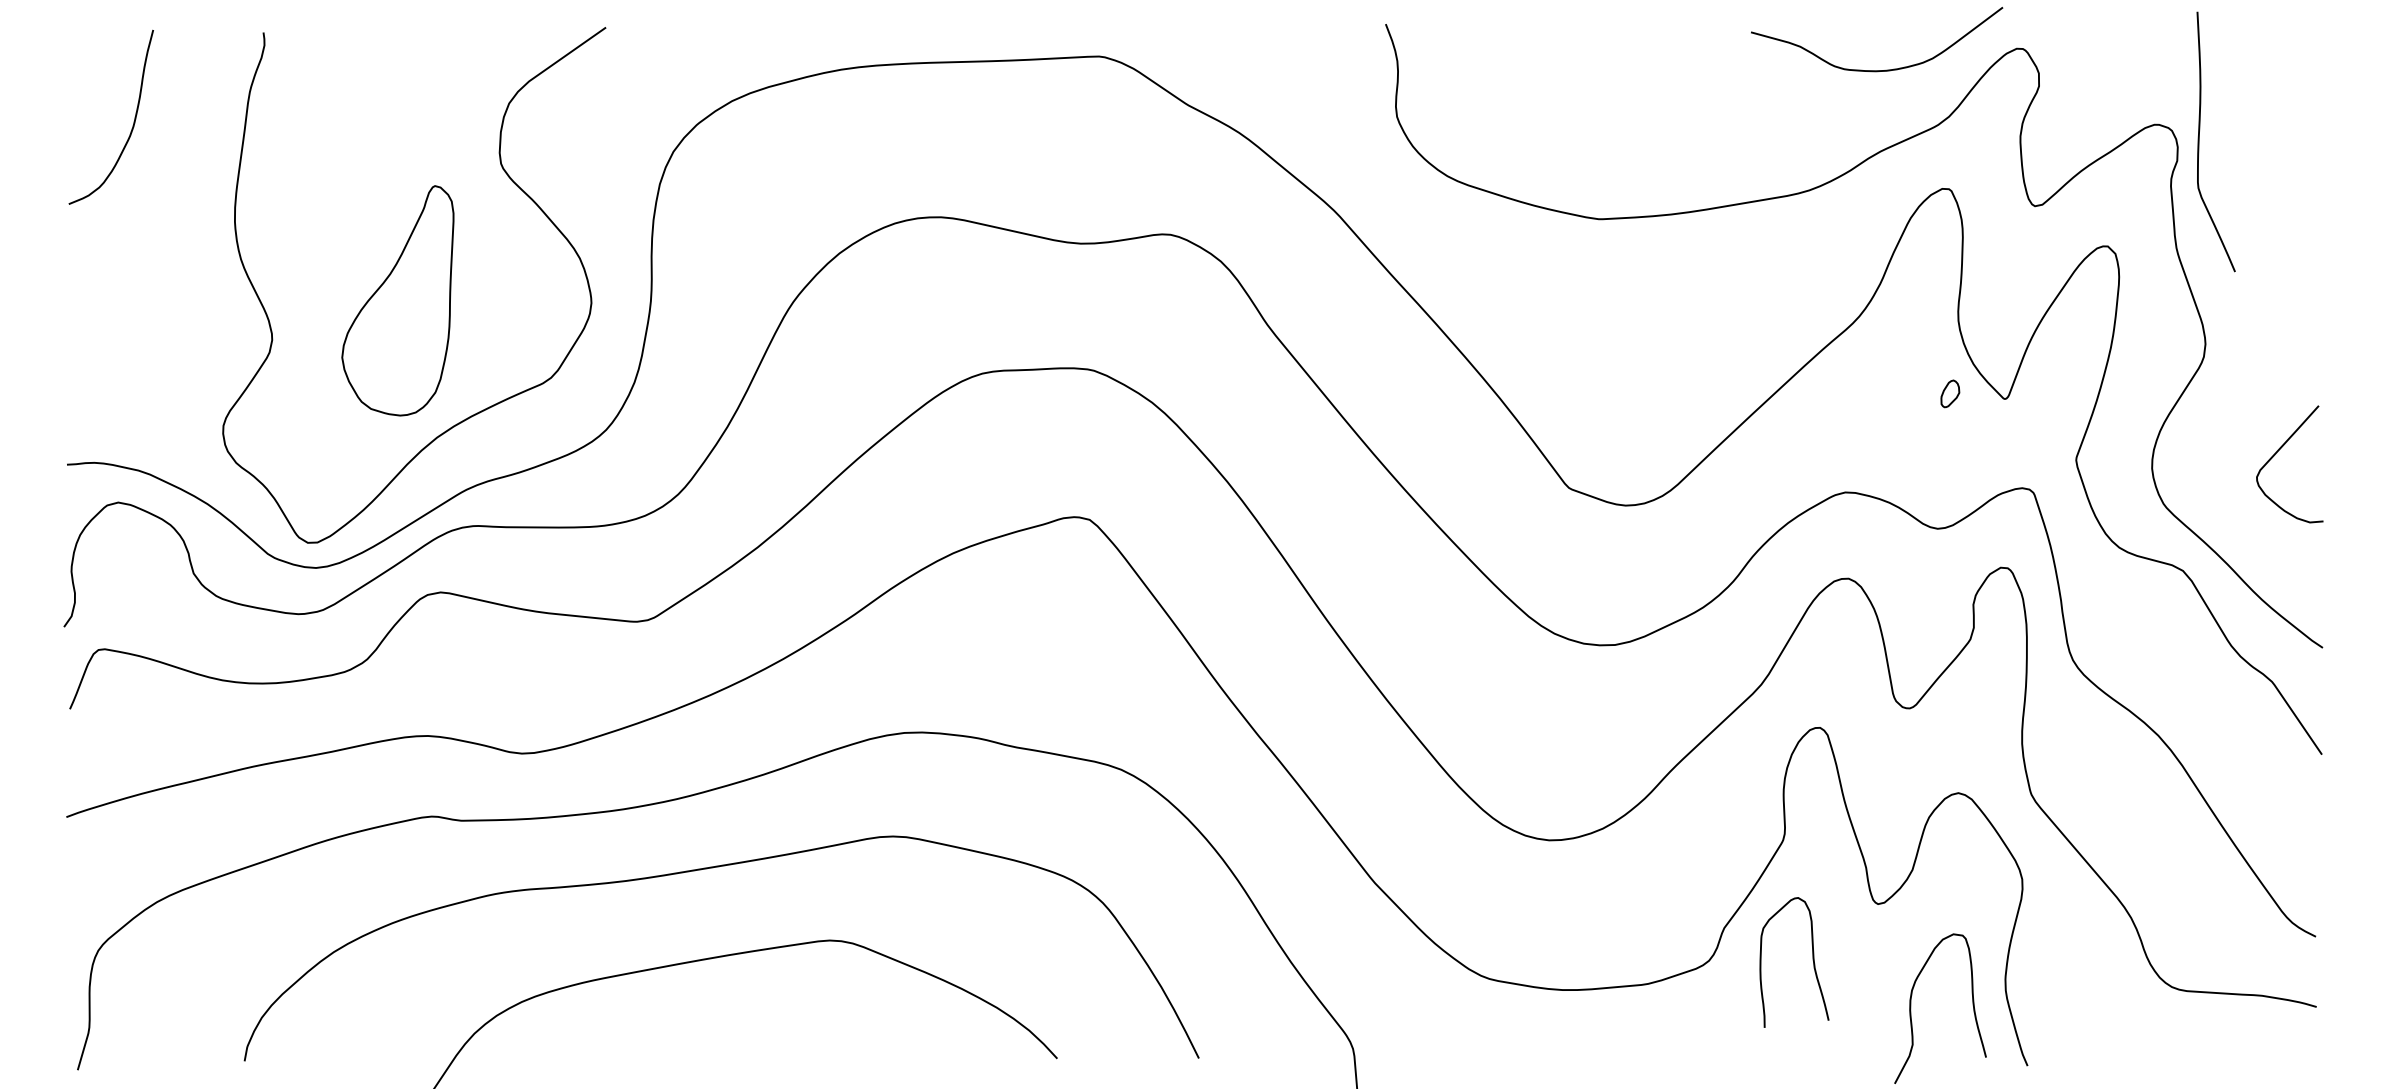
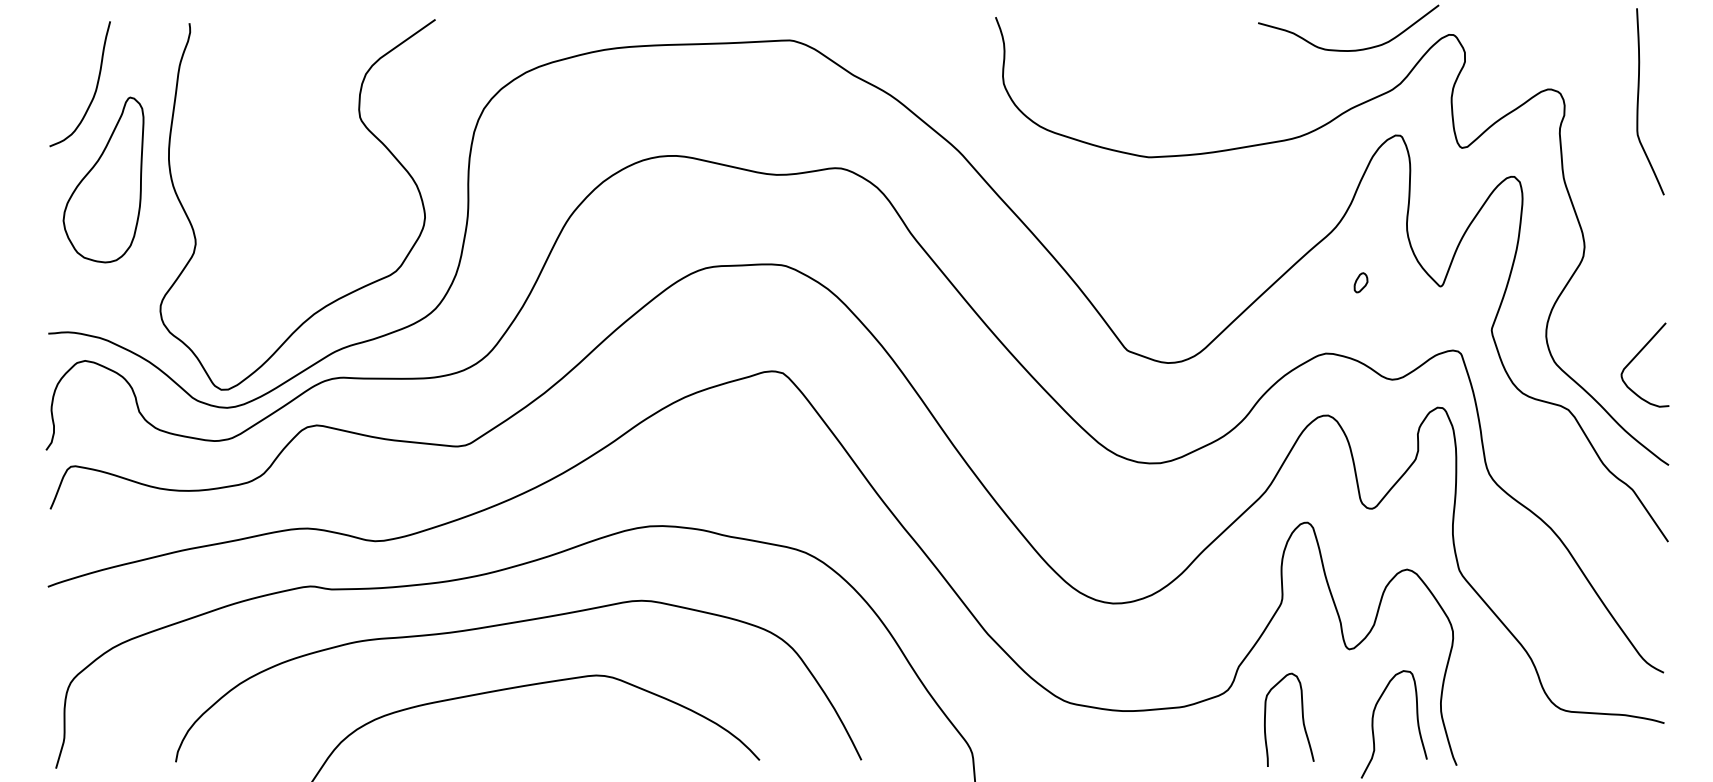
curve: (2199, 141) -> (1638, 101), moved
part: (397, 300) -> (103, 179), moved
part: (1950, 393) -> (1361, 282), moved
curve: (2275, 455) -> (1634, 358), moved
curve: (1812, 960) -> (1302, 718), moved

